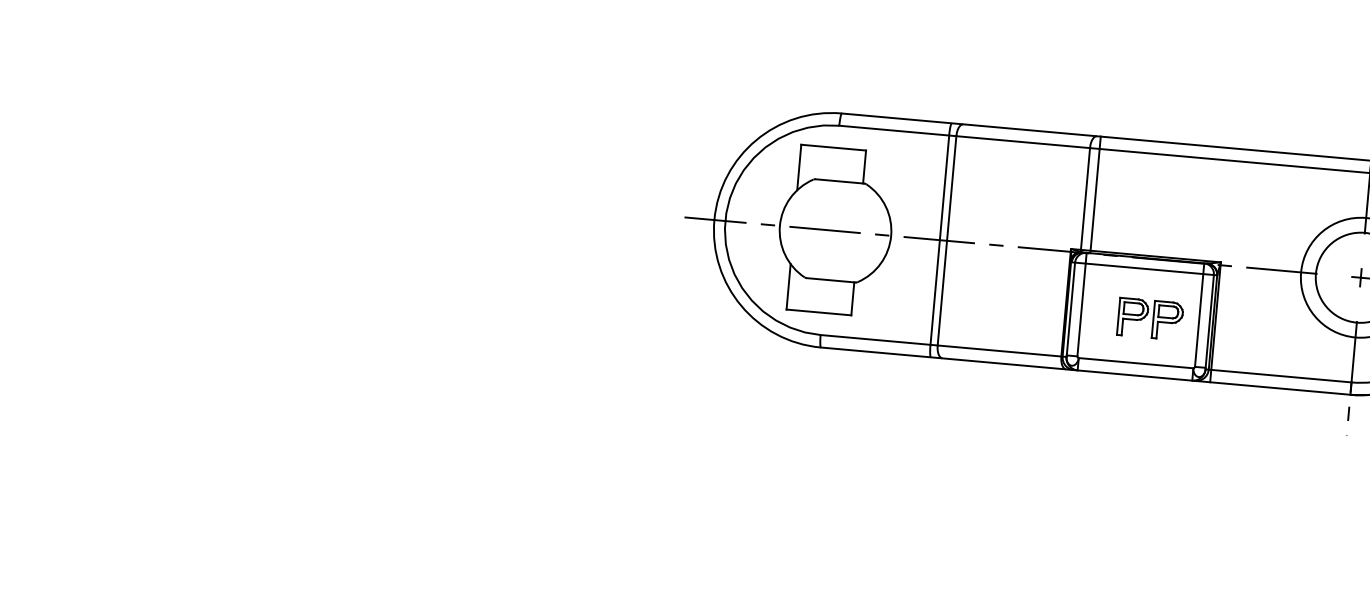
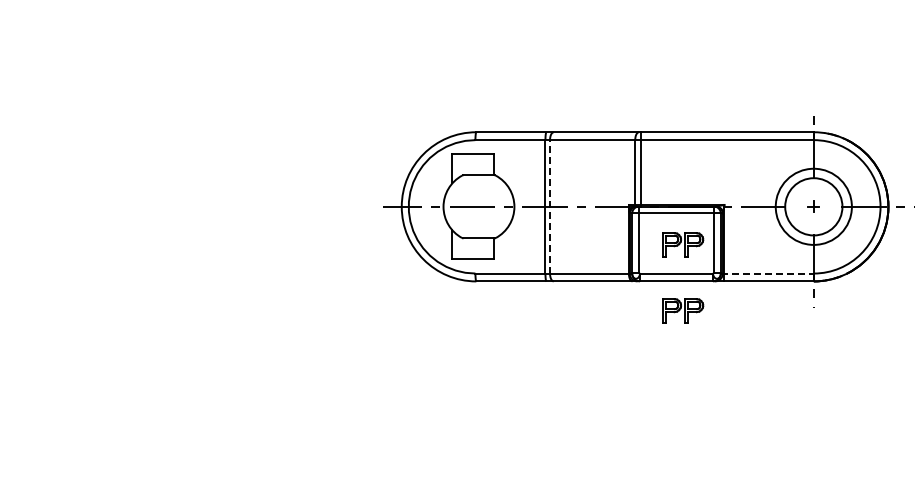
line: (947, 240) -> (550, 206), solid -> dashed
line: (1278, 375) -> (767, 273), solid -> dashed
part: (1141, 422) -> (683, 310), added

